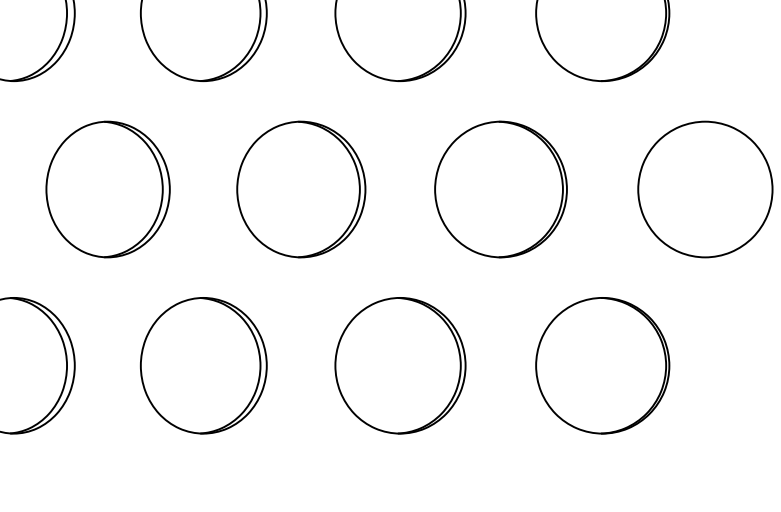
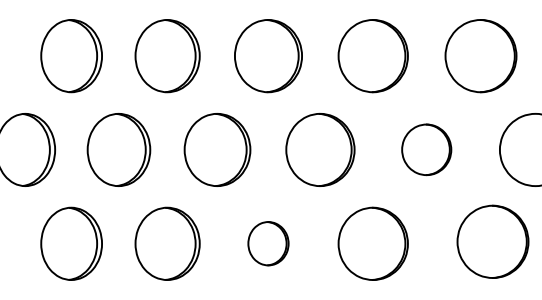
part: (500, 188) -> (426, 149), size x0.7
part: (203, 365) -> (268, 243), size x0.6
part: (601, 365) -> (492, 241), moved

